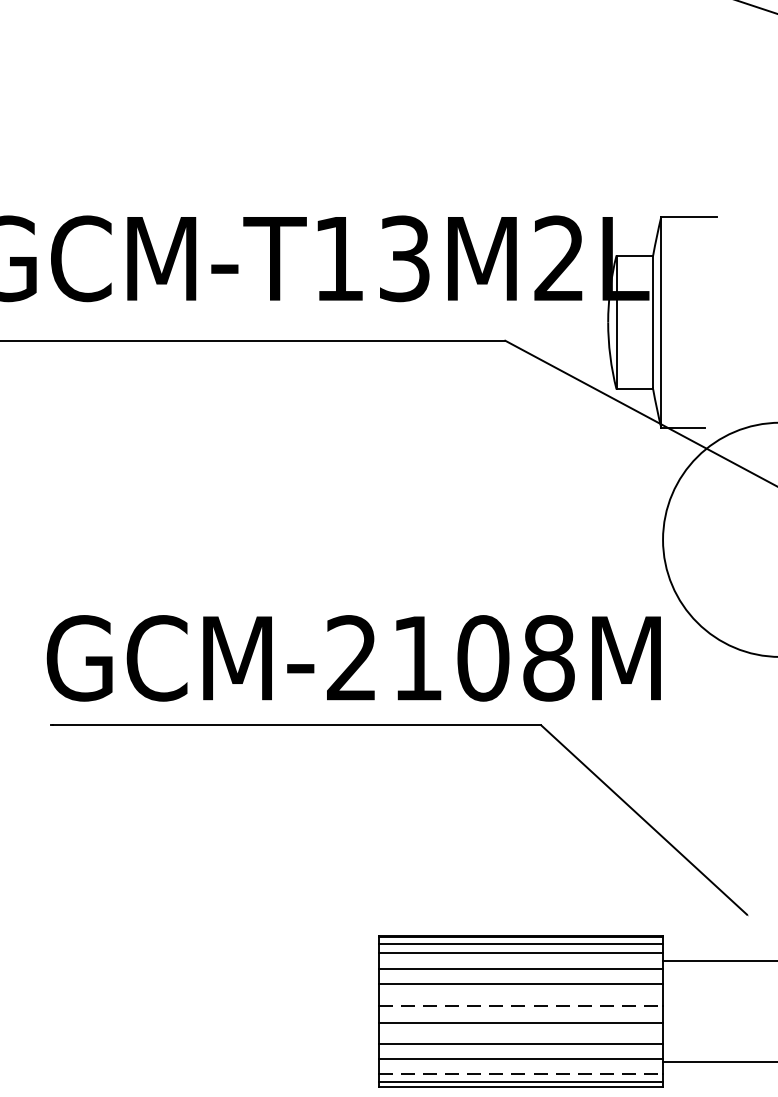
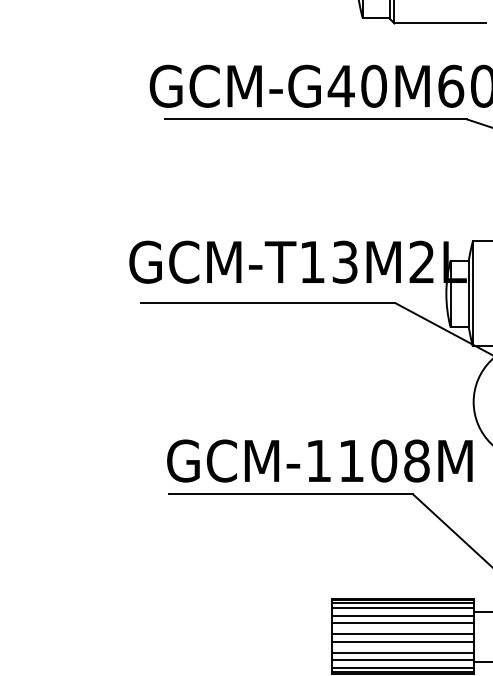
text: (351, 657) -> (318, 460), GCM-2108M -> GCM-1108M
line: (520, 1006) -> (402, 634), dashed -> solid
line: (520, 1073) -> (402, 667), dashed -> solid

